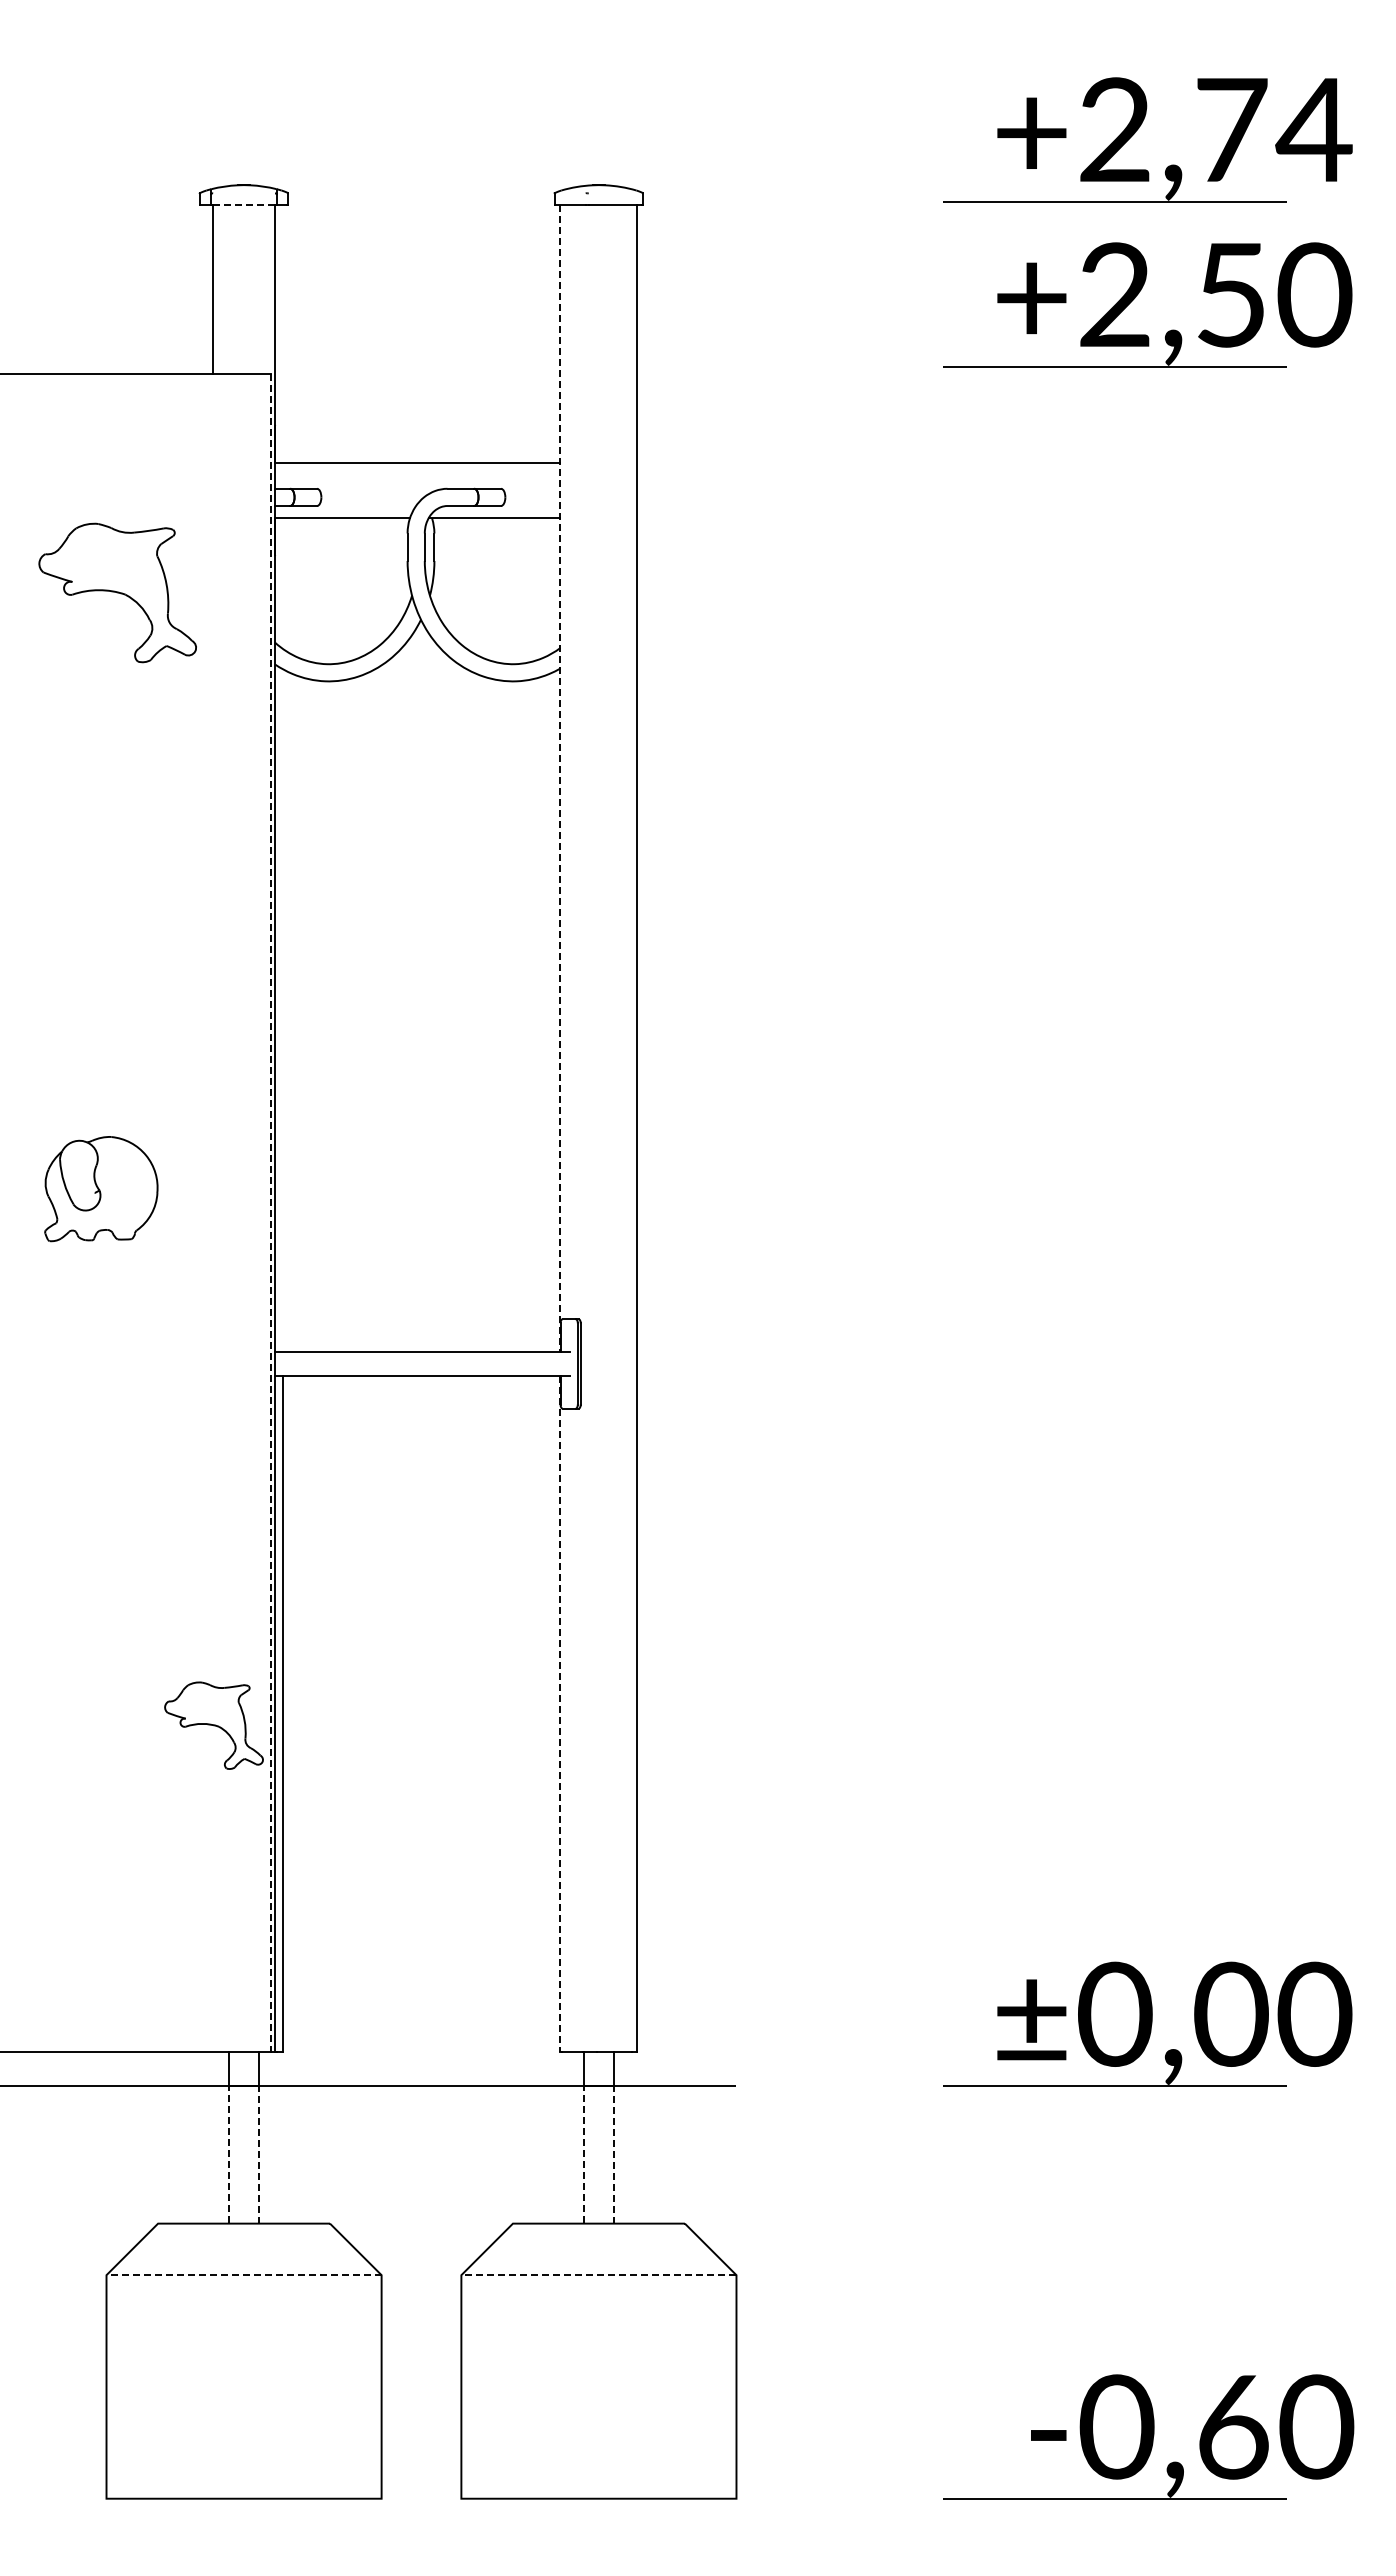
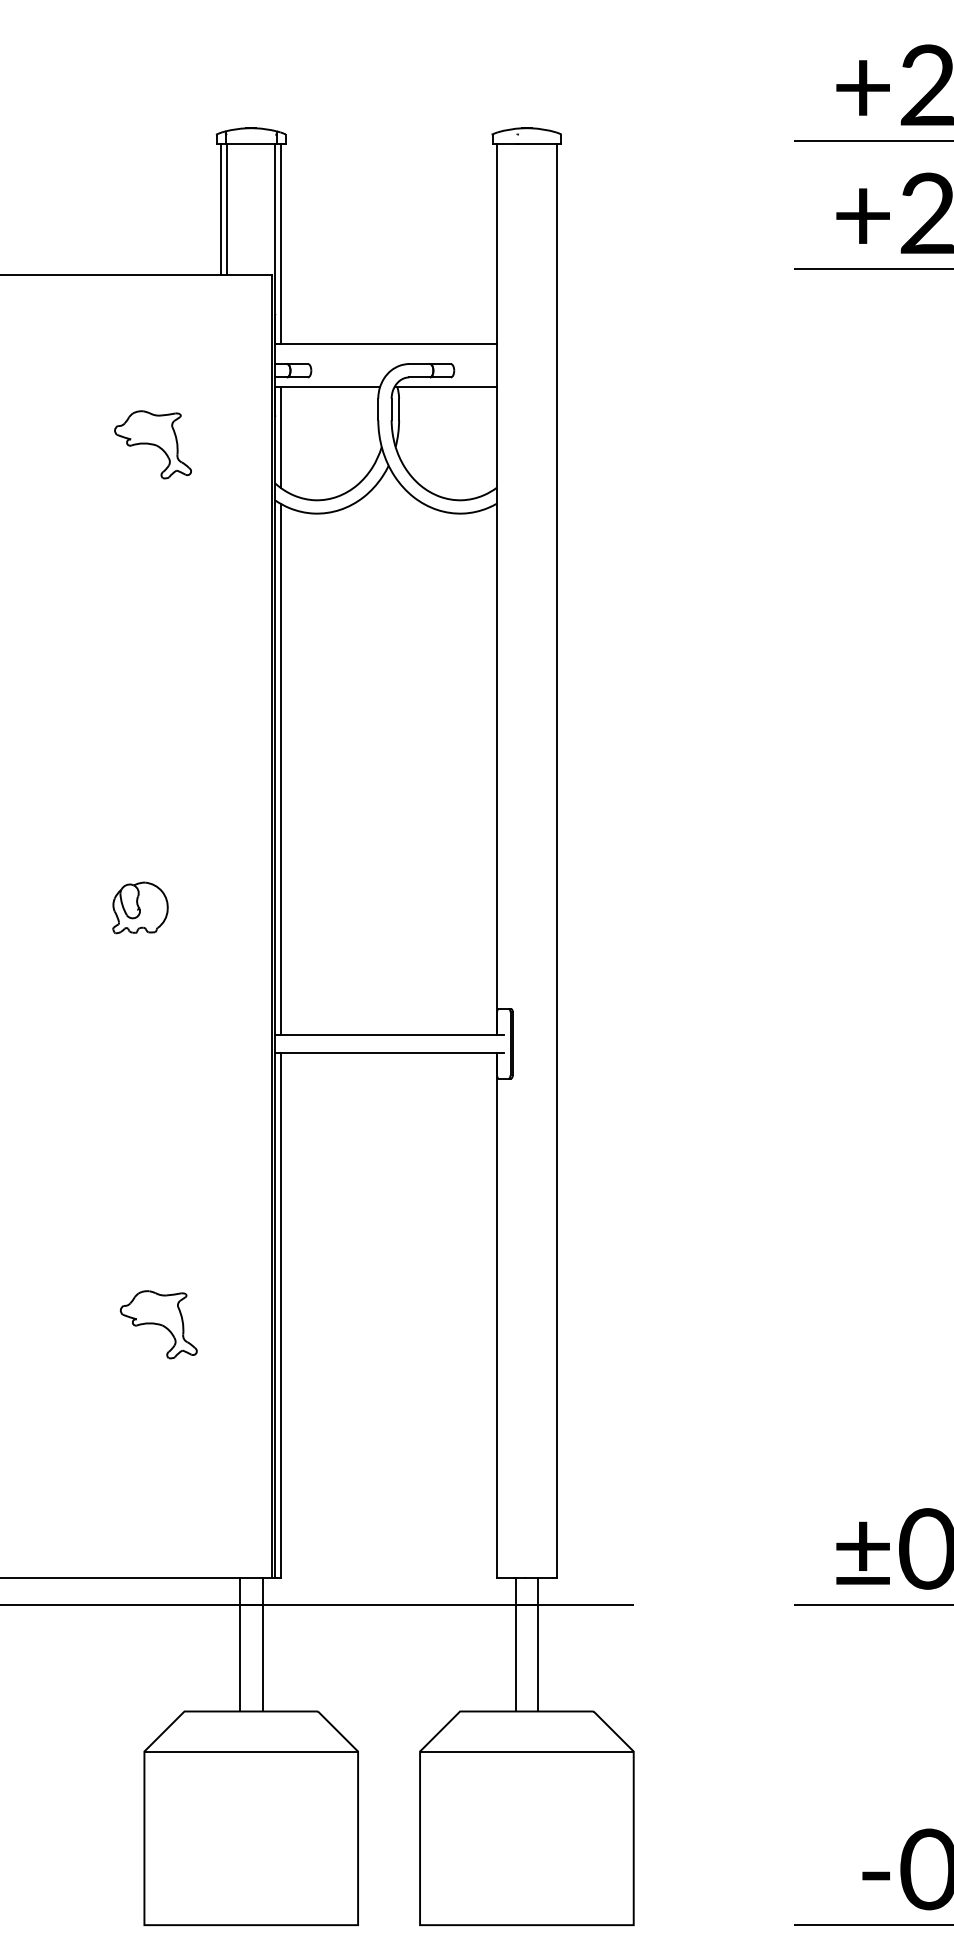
line: (244, 205) -> (251, 144), dashed -> solid
line: (205, 289) -> (221, 209), added
line: (282, 334) -> (281, 244), added
line: (282, 583) -> (281, 437), added
part: (117, 592) -> (152, 444), size x0.62
line: (560, 778) -> (497, 589), dashed -> solid
line: (282, 1010) -> (281, 769), added
part: (101, 1188) -> (140, 907), size x0.62
line: (270, 1213) -> (271, 926), dashed -> solid
line: (560, 1714) -> (497, 1316), dashed -> solid
part: (213, 1725) -> (158, 1324), moved
line: (244, 2086) -> (251, 1604), dashed -> solid
line: (598, 2086) -> (526, 1604), dashed -> solid
line: (244, 2275) -> (251, 1751), dashed -> solid
line: (598, 2275) -> (526, 1751), dashed -> solid

